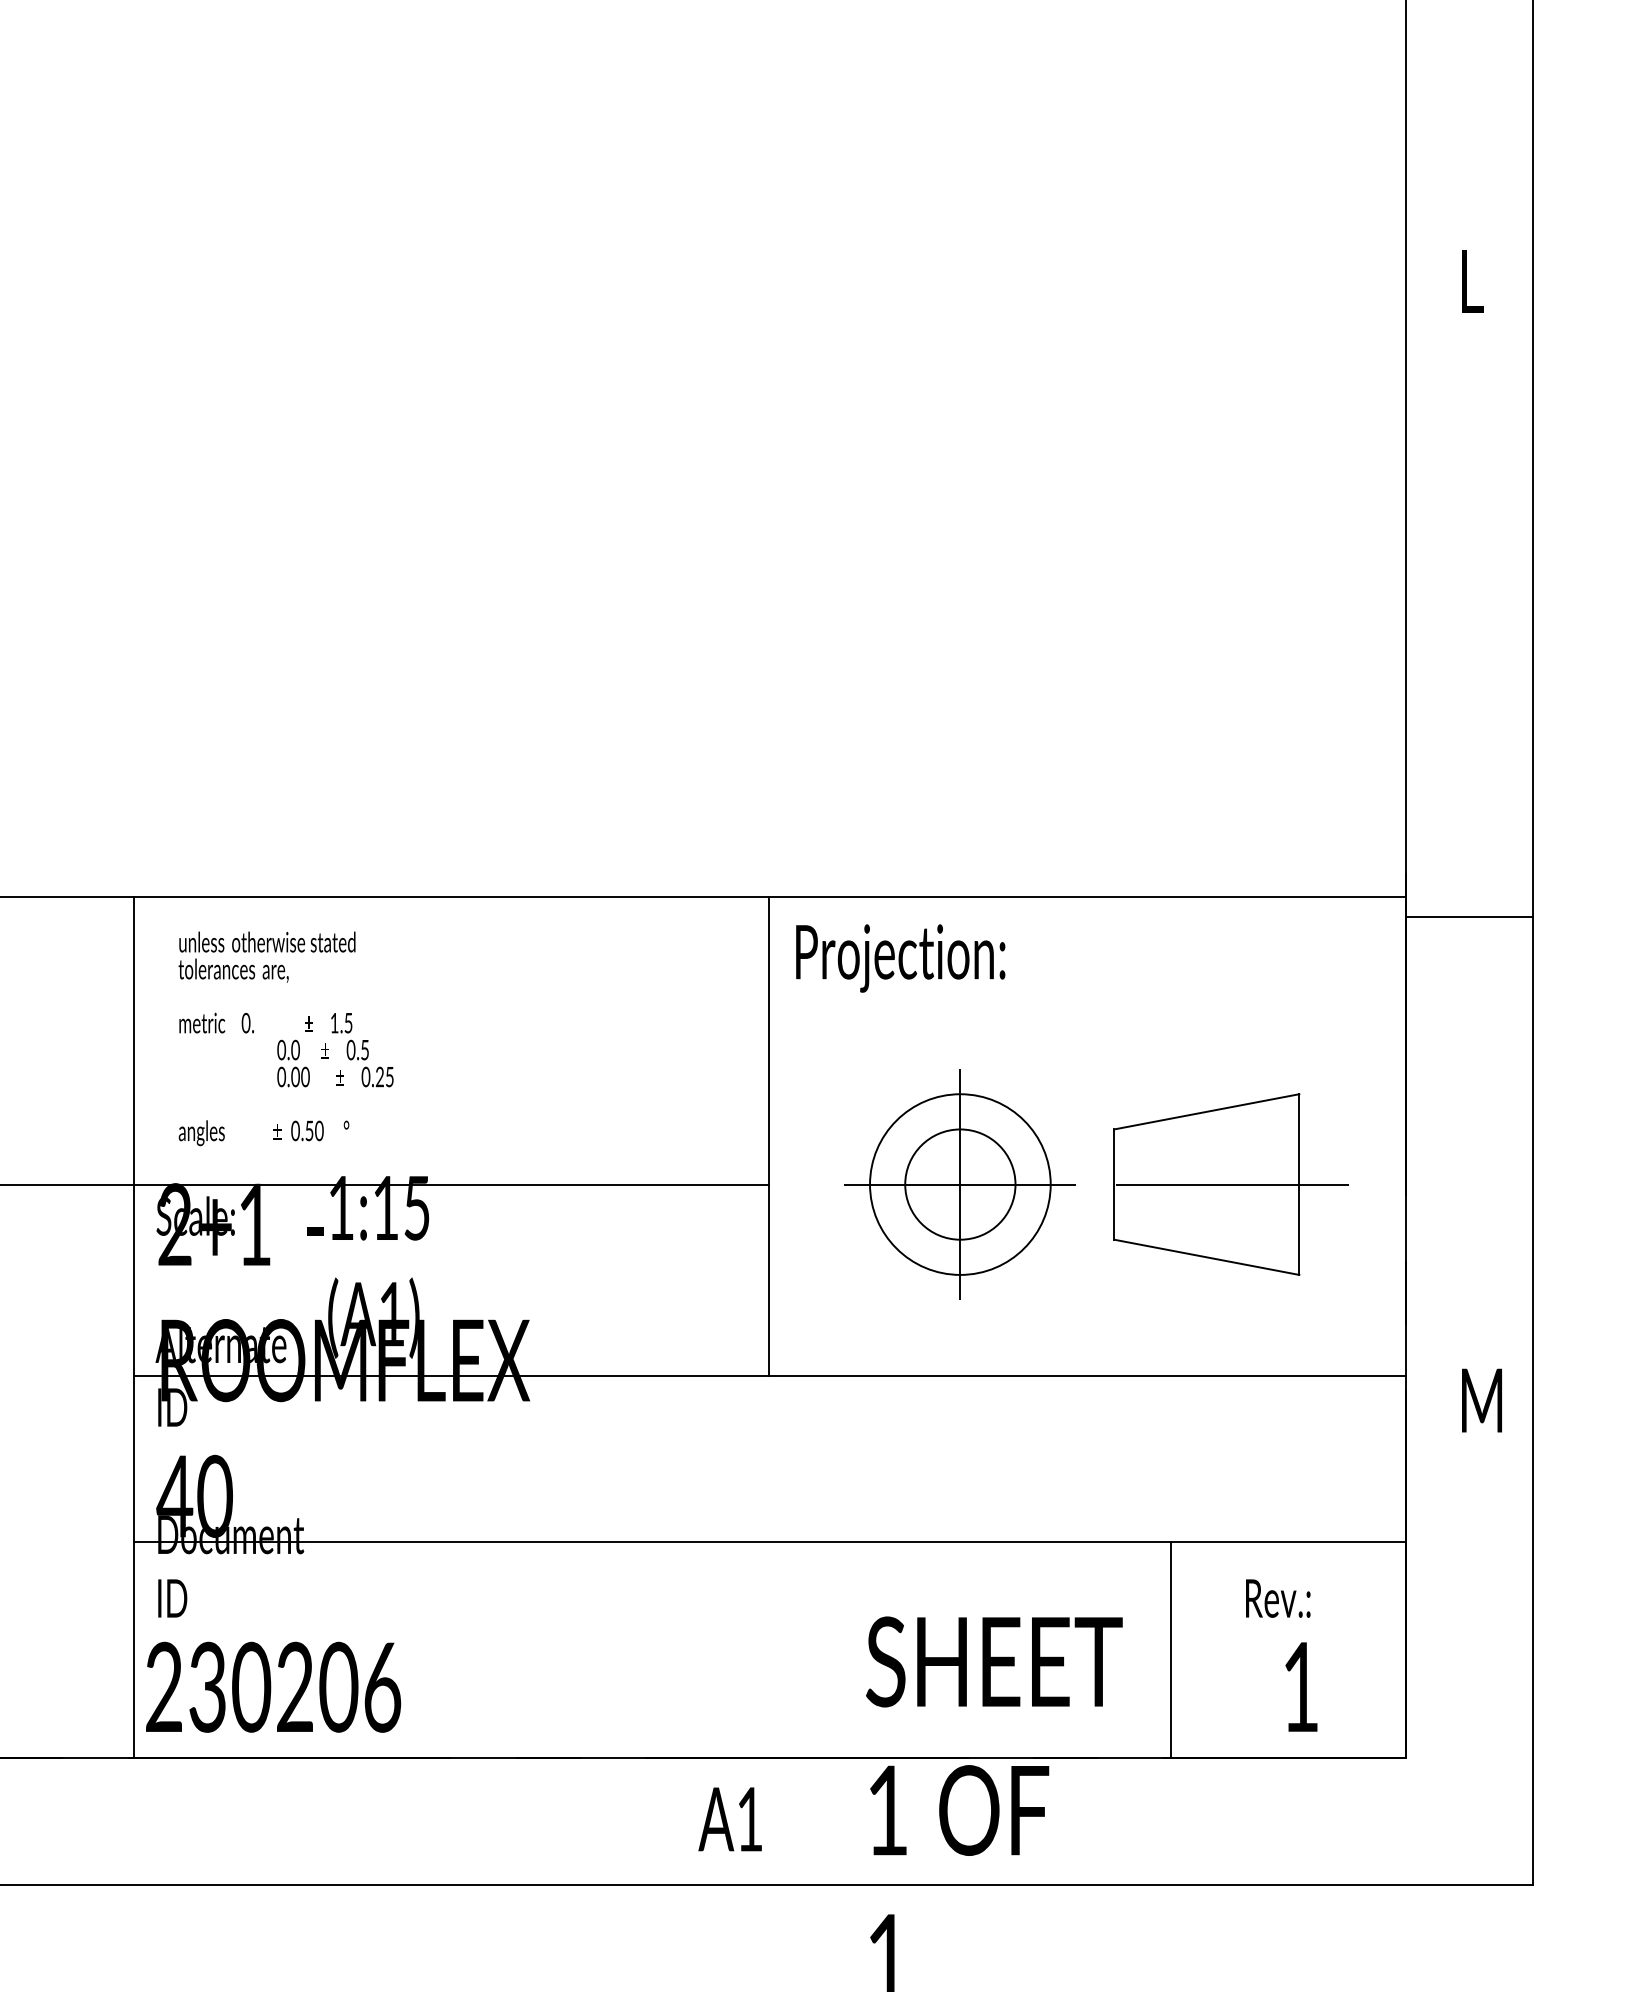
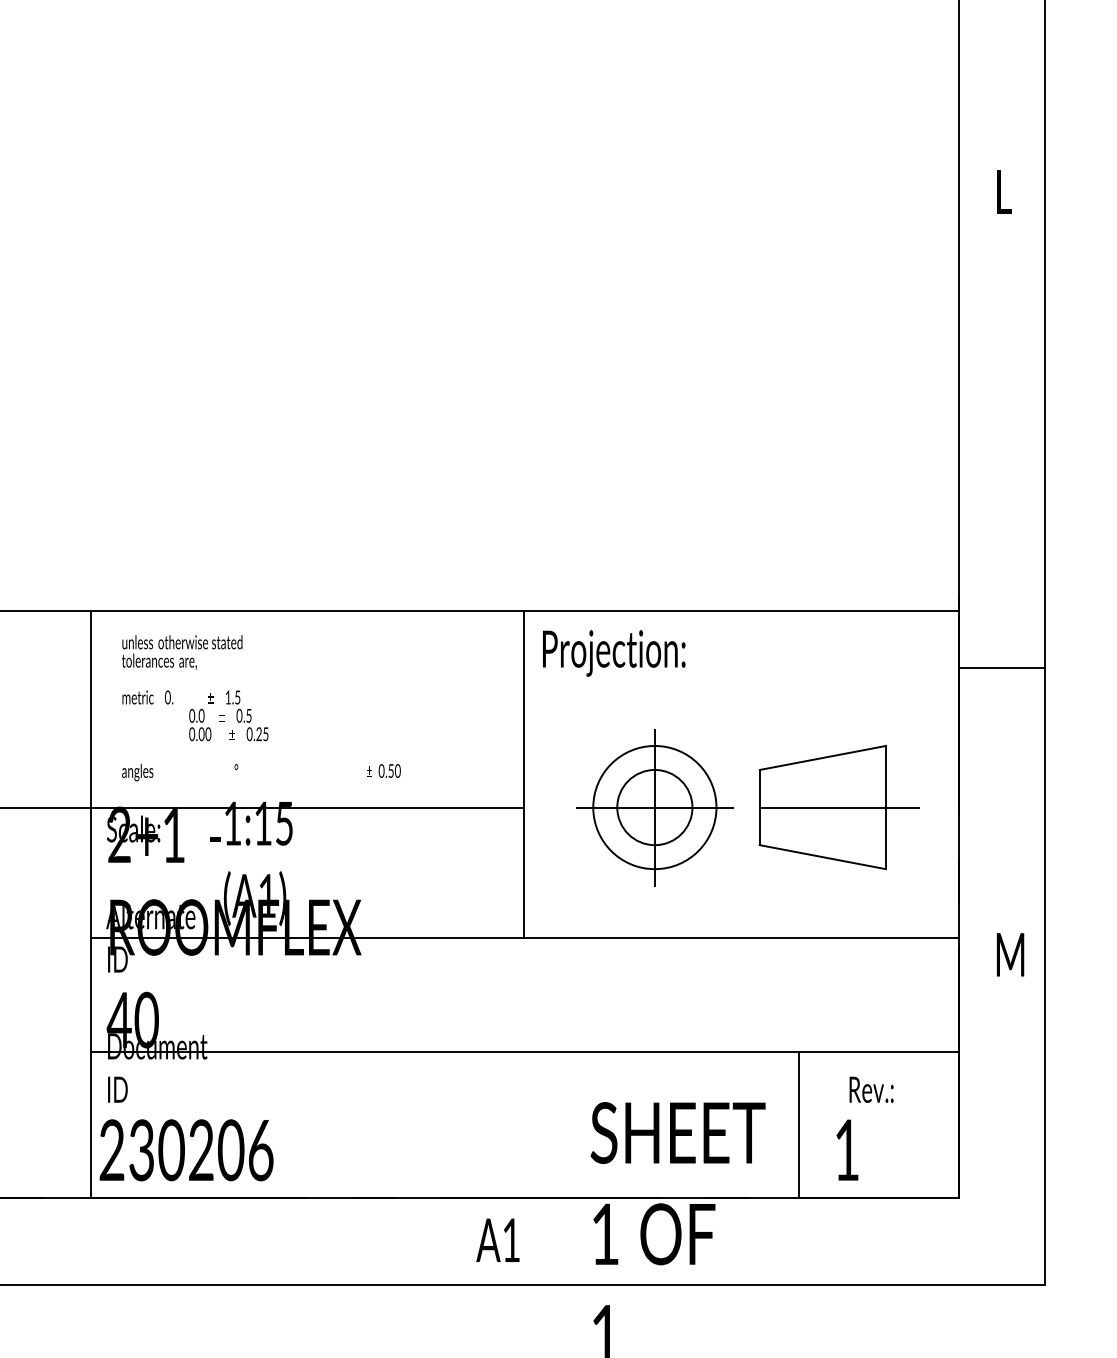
line: (1468, 917) -> (1001, 668), moved
text: (298, 1130) -> (383, 770), moved
text: (1301, 1686) -> (847, 1149), moved

